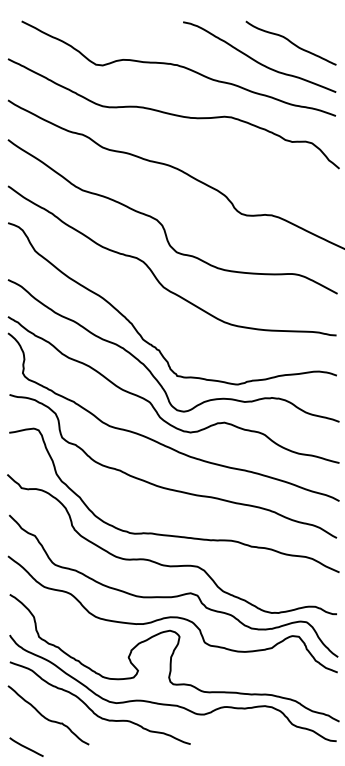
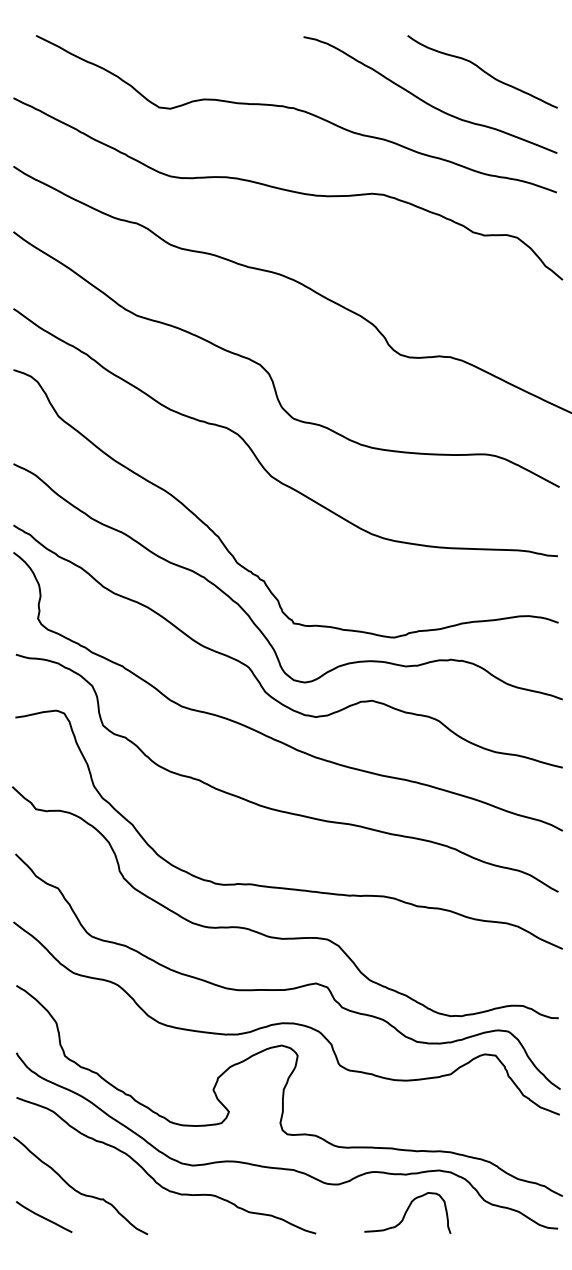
curve: (245, 731) -> (406, 1212), added
line: (26, 746) -> (44, 1215), moved

